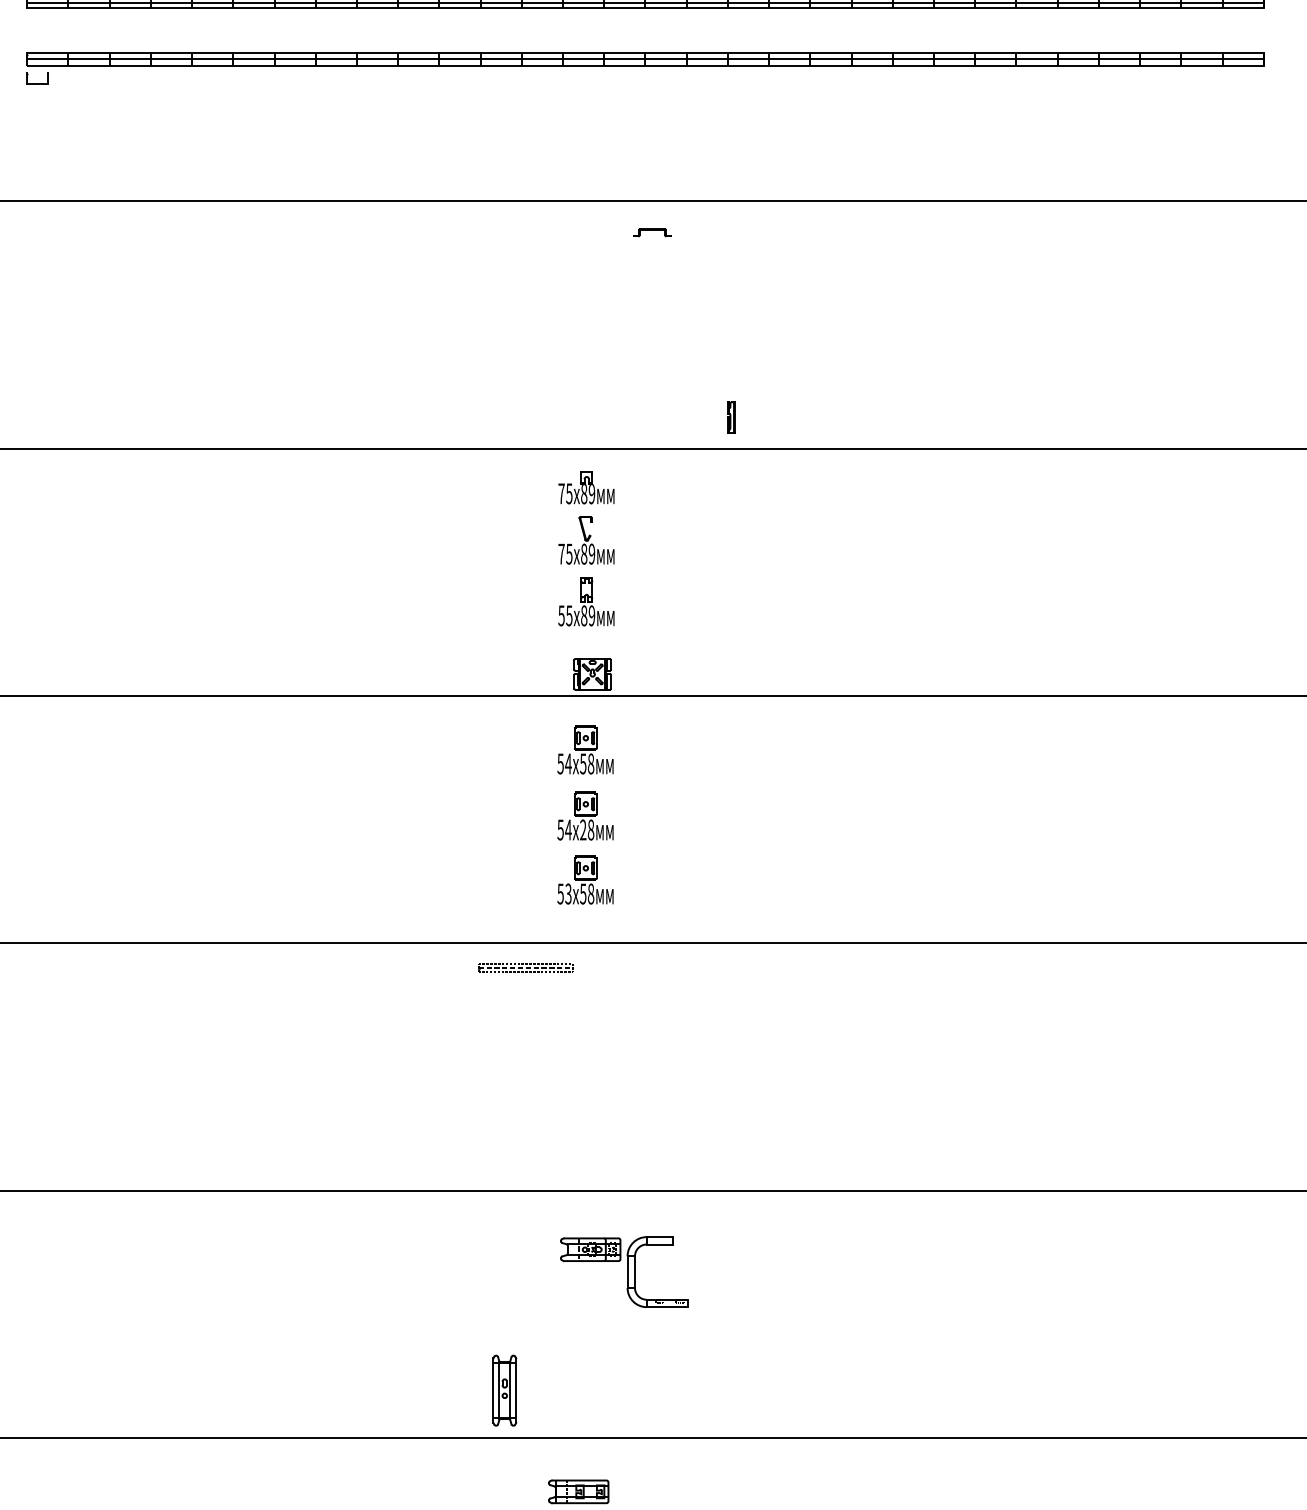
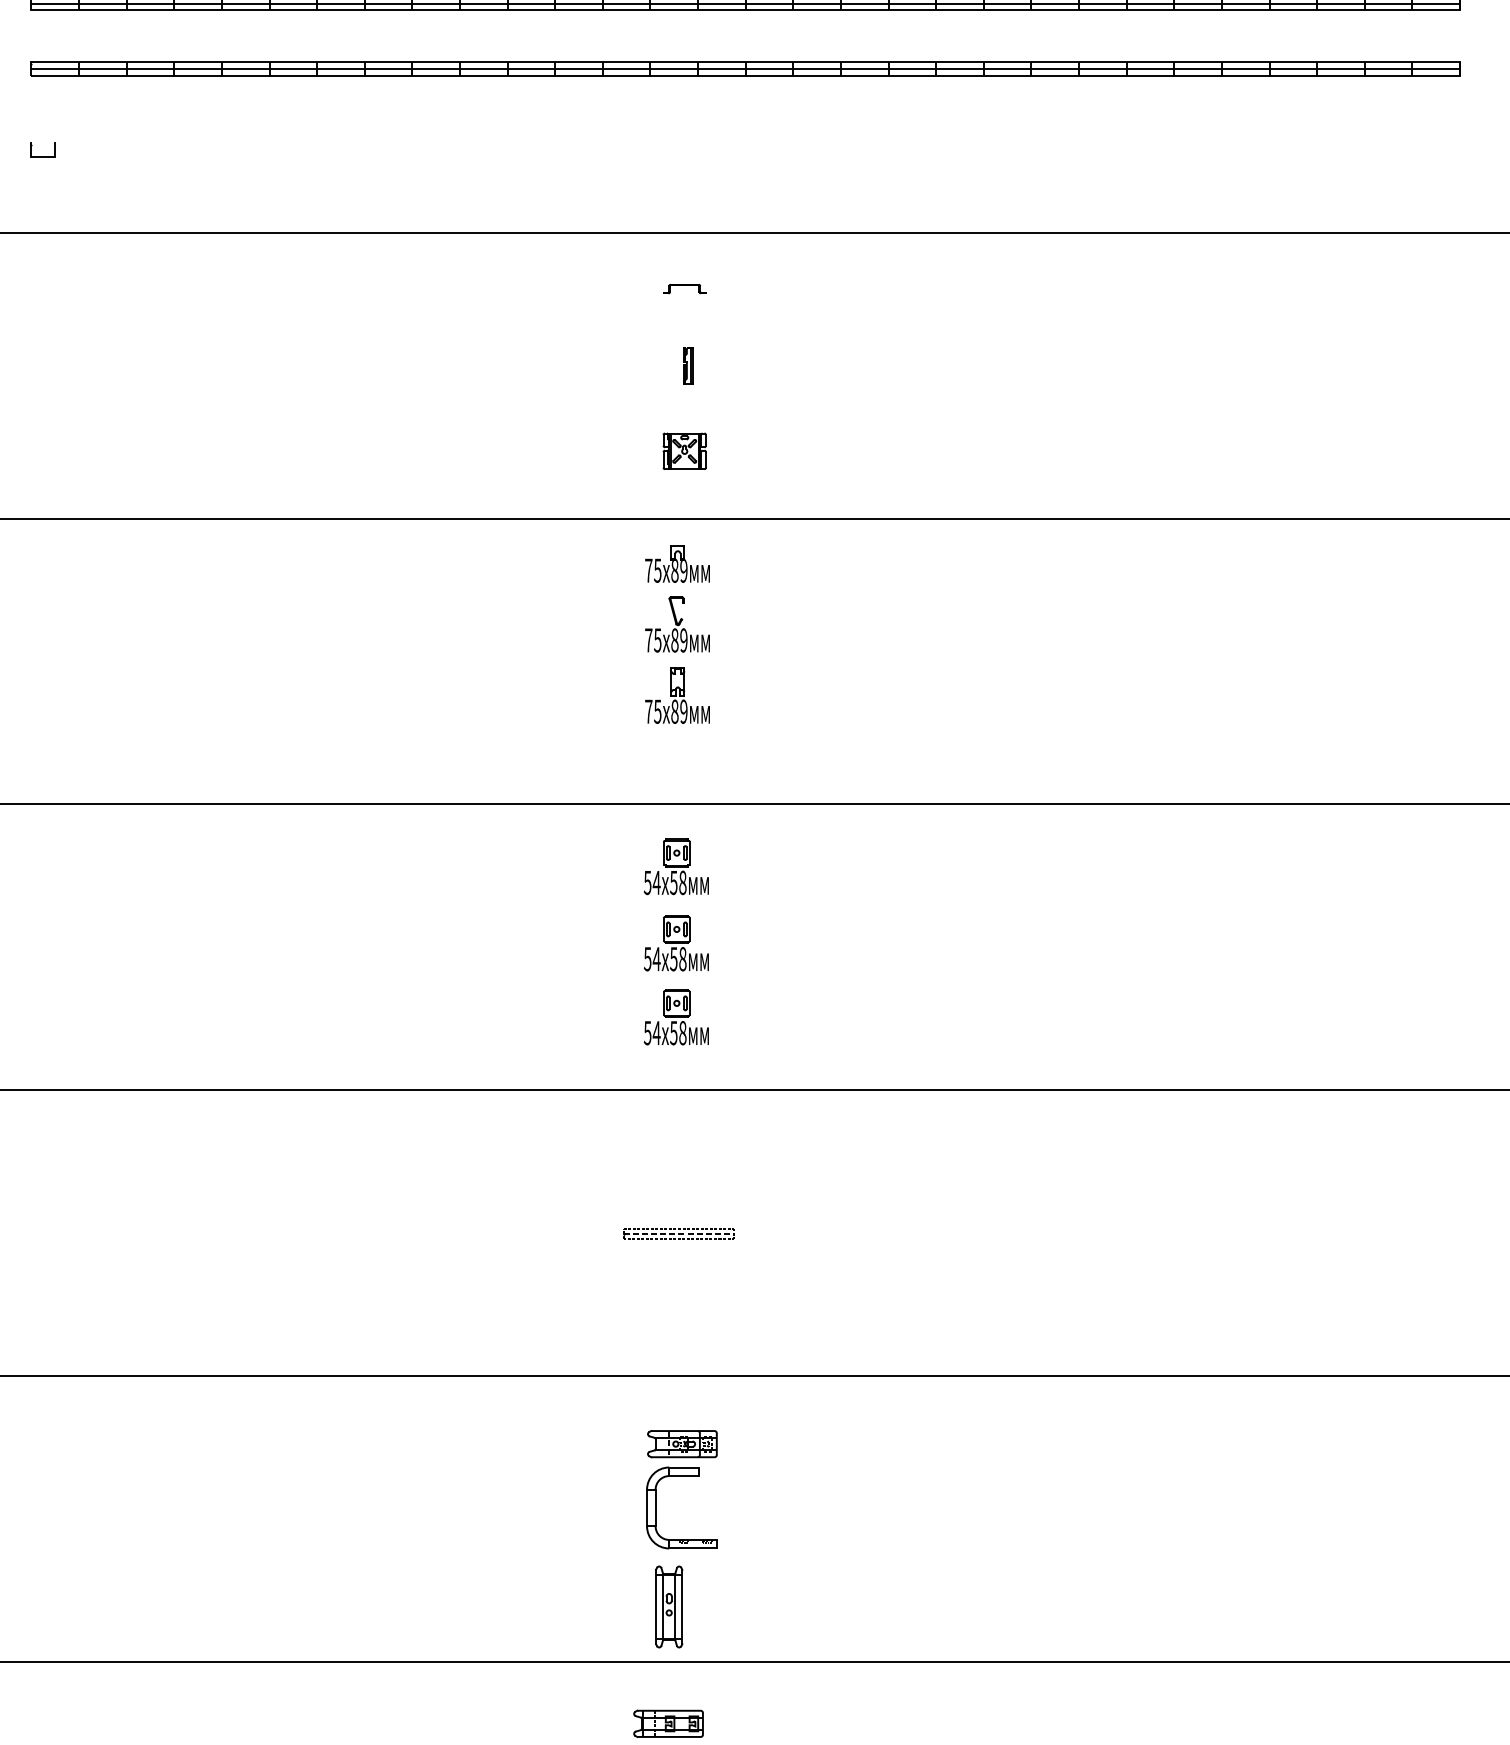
part: (36, 84) -> (42, 156), moved
part: (652, 233) -> (684, 289), moved
part: (731, 417) -> (688, 365), moved
text: (561, 615) -> (648, 711), 55 -> 75
part: (592, 673) -> (684, 450), moved
text: (582, 829) -> (673, 958), 28 -> 58
text: (568, 893) -> (656, 1032), 53 -> 54
part: (525, 967) -> (678, 1233), moved
part: (635, 1271) -> (656, 1507), moved
part: (505, 1390) -> (669, 1606), moved

